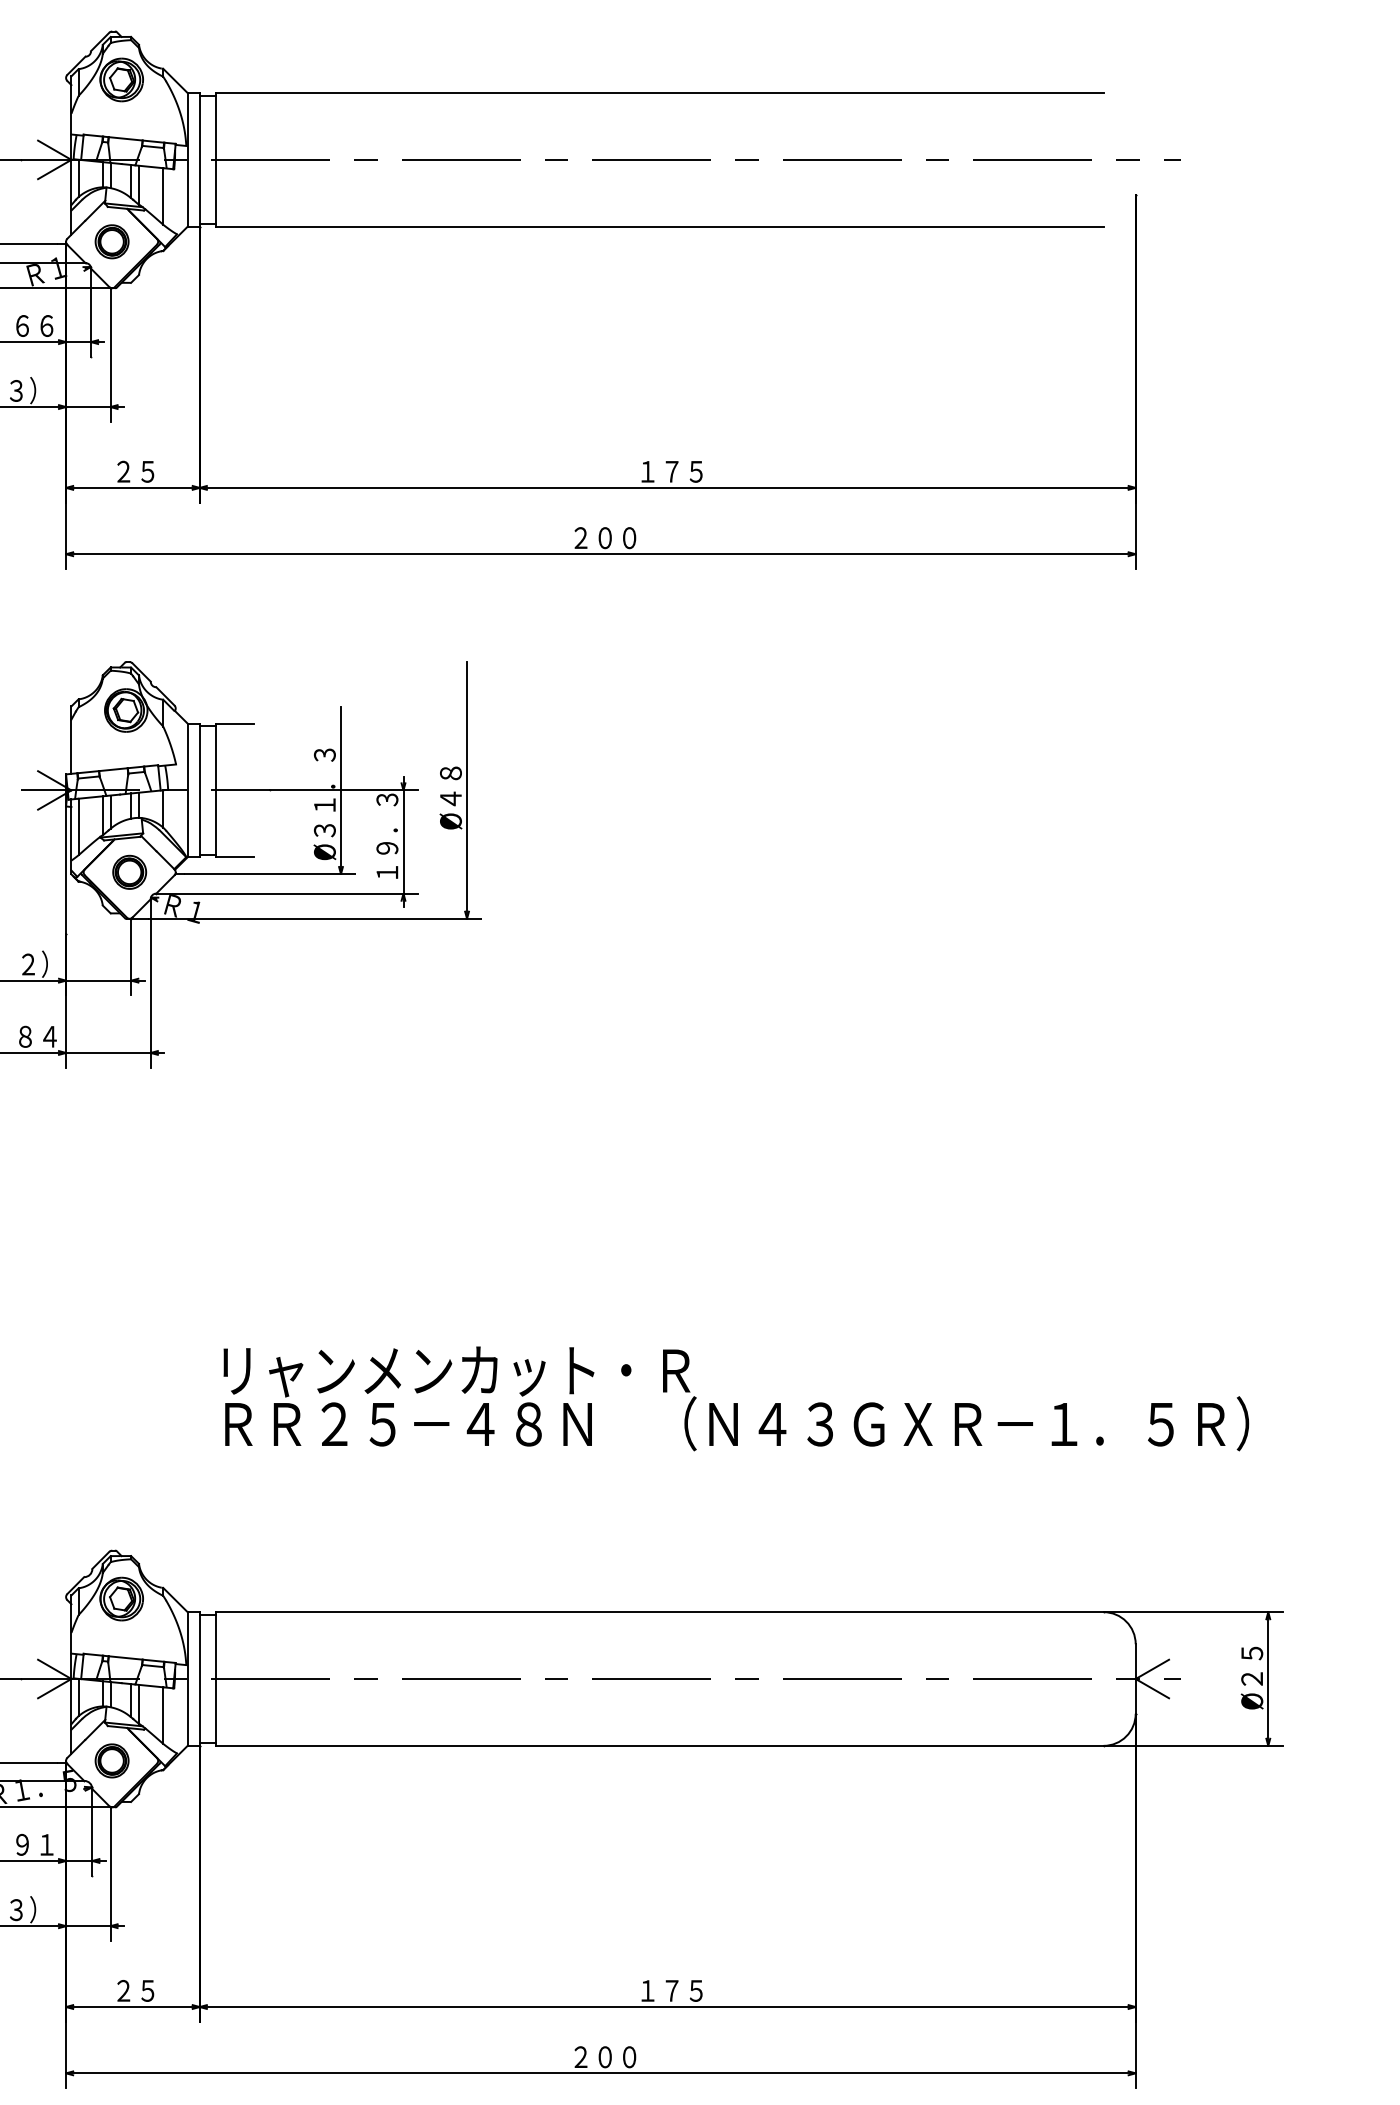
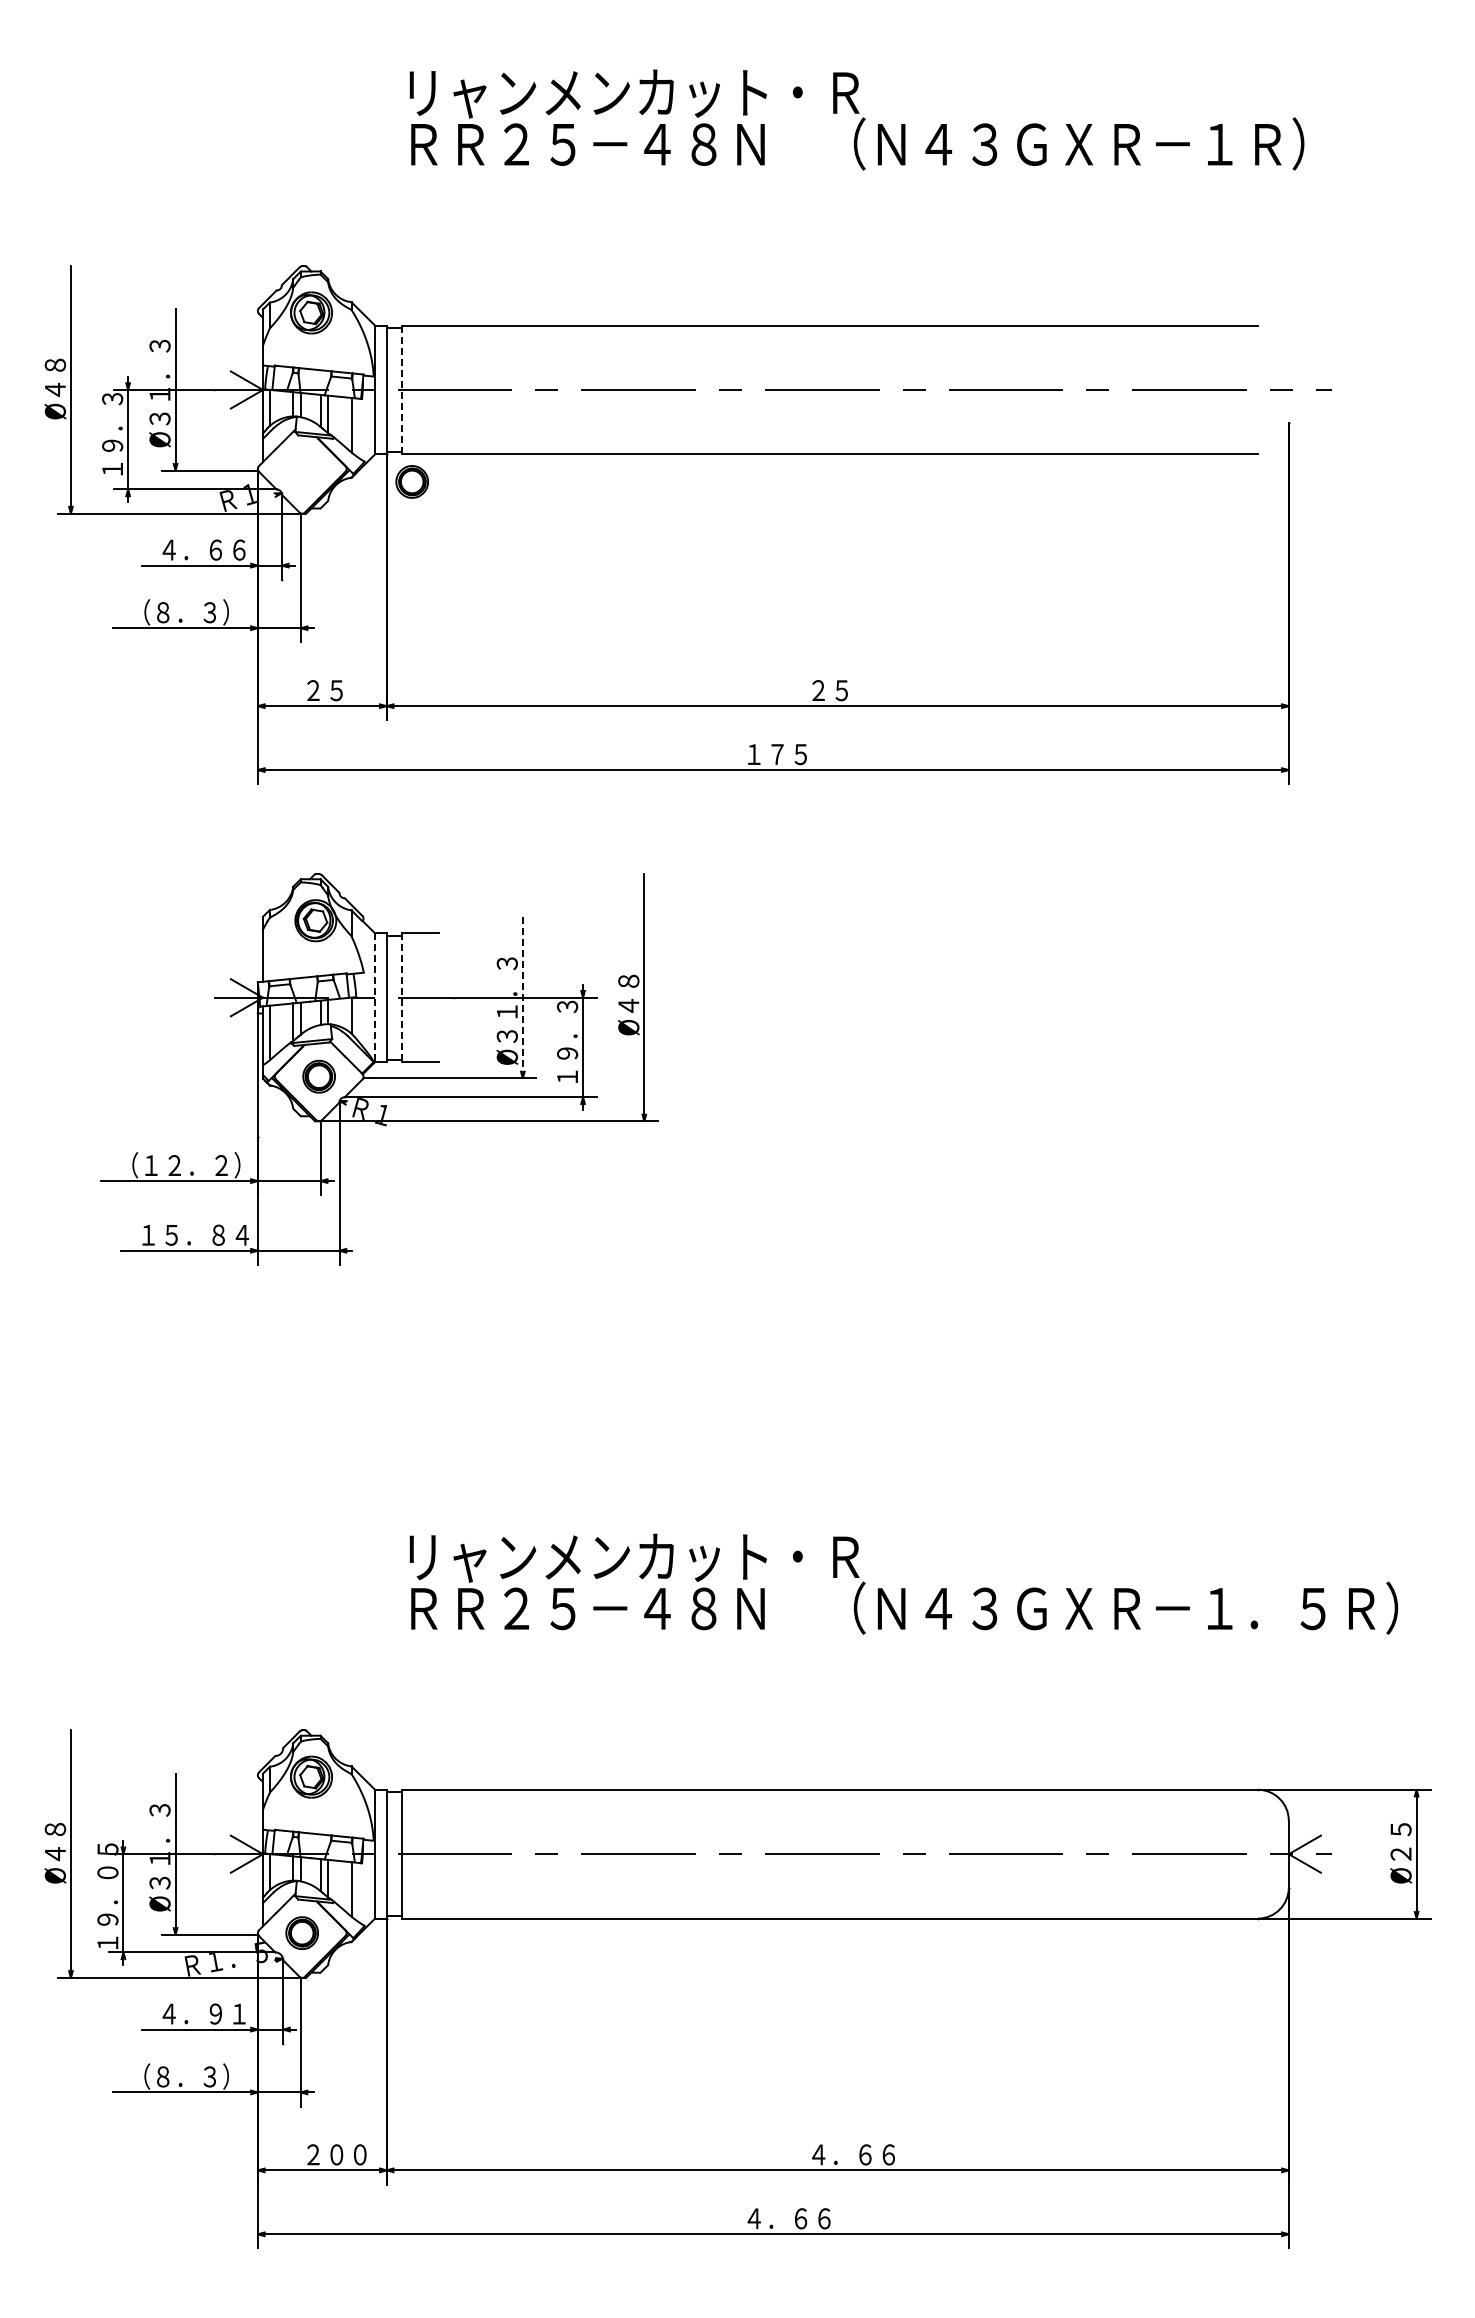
line: (216, 160) -> (402, 390), solid -> dashed
part: (111, 241) -> (411, 481), moved
text: (671, 471) -> (841, 690), １７５ -> ２５
text: (605, 538) -> (777, 754), ２００ -> １７５
line: (340, 790) -> (522, 997), solid -> dashed
line: (188, 791) -> (375, 998), solid -> dashed
line: (216, 791) -> (402, 998), solid -> dashed
text: (160, 1990) -> (348, 2154), ２５ -> ２００
text: (684, 1990) -> (853, 2154), １７５ -> ４．６６
text: (616, 2056) -> (788, 2218), ２００ -> ４．６６

